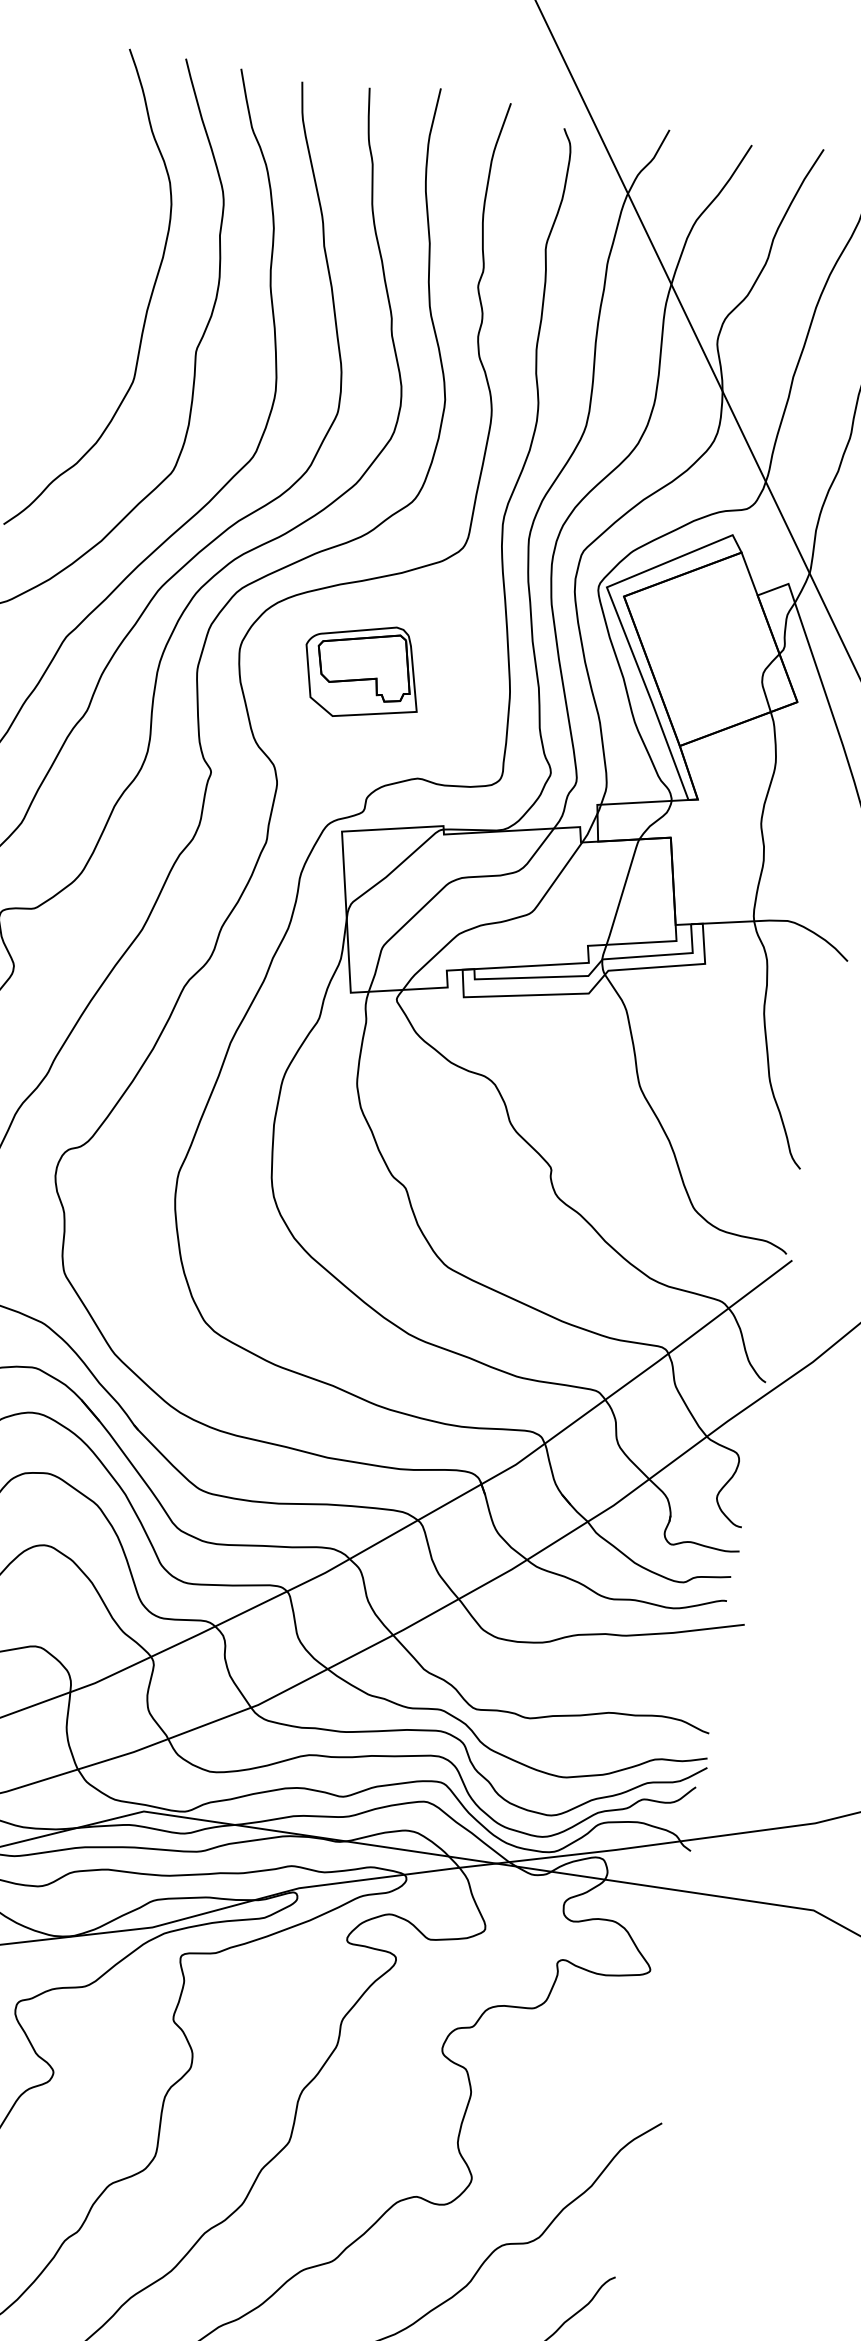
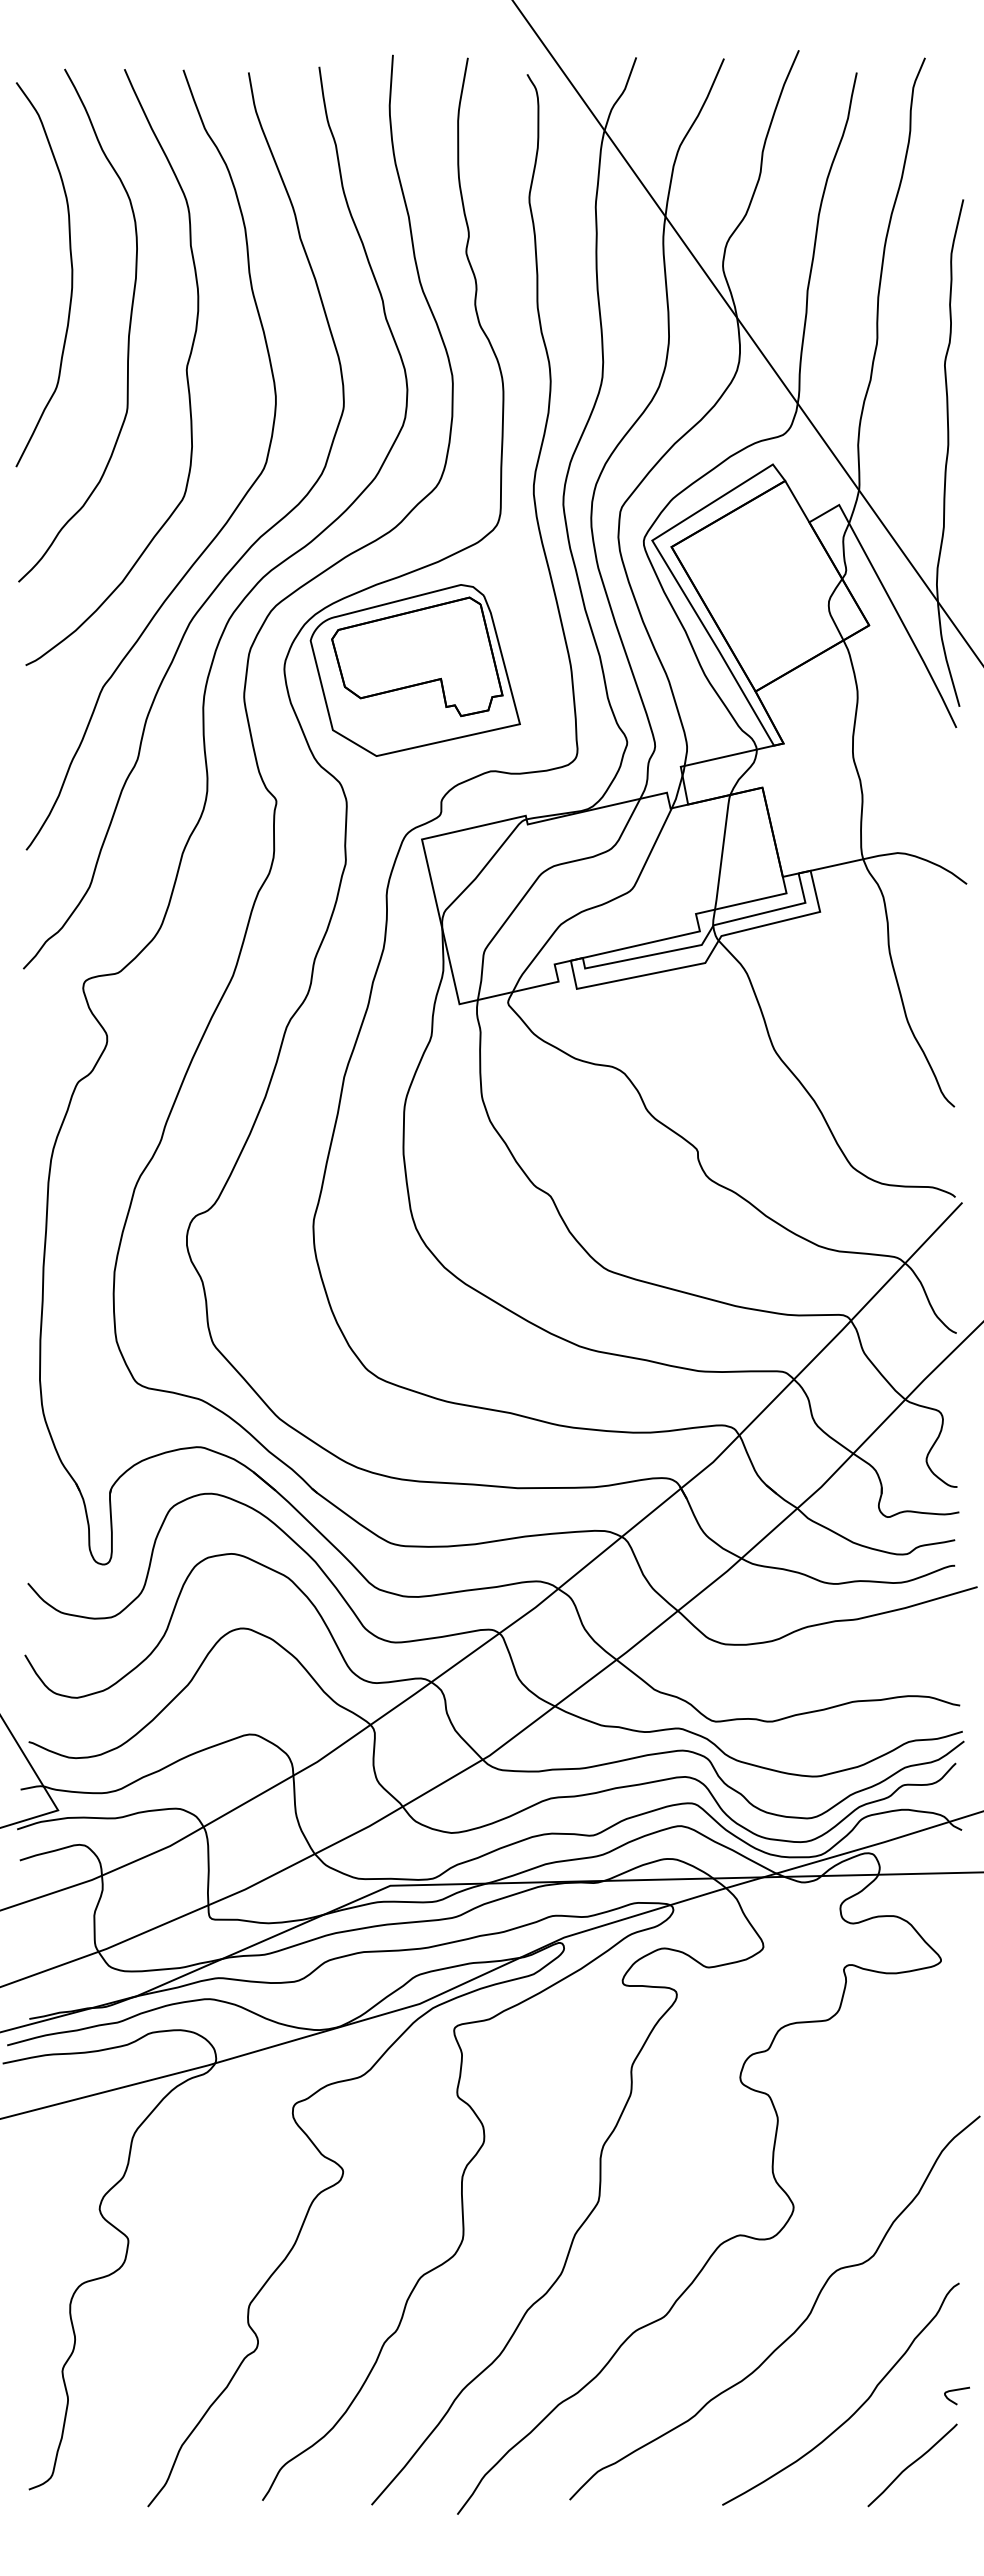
curve: (102, 243) -> (71, 274), added
part: (362, 671) -> (414, 670), size x1.67

